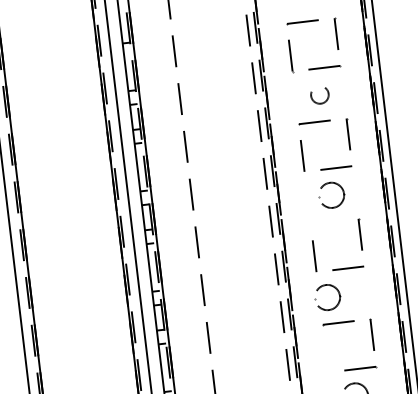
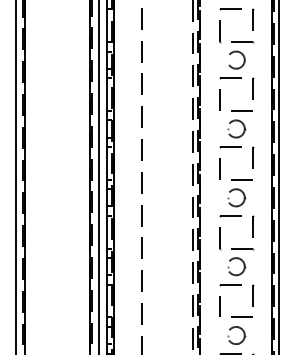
circle: (319, 94) -> (236, 59), size x1.43
line: (326, 223) -> (230, 147), added
part: (326, 286) -> (236, 190), moved
line: (327, 357) -> (220, 238), added

